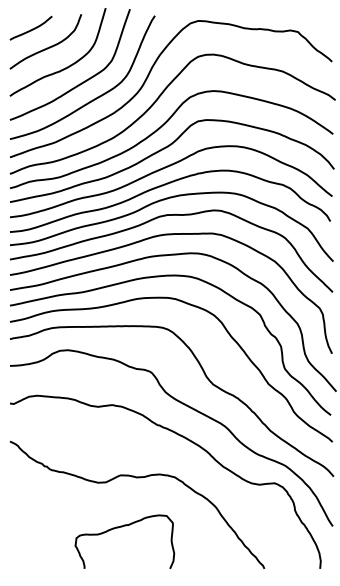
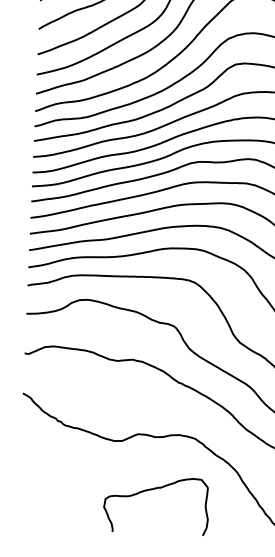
curve: (122, 527) -> (154, 490), moved

